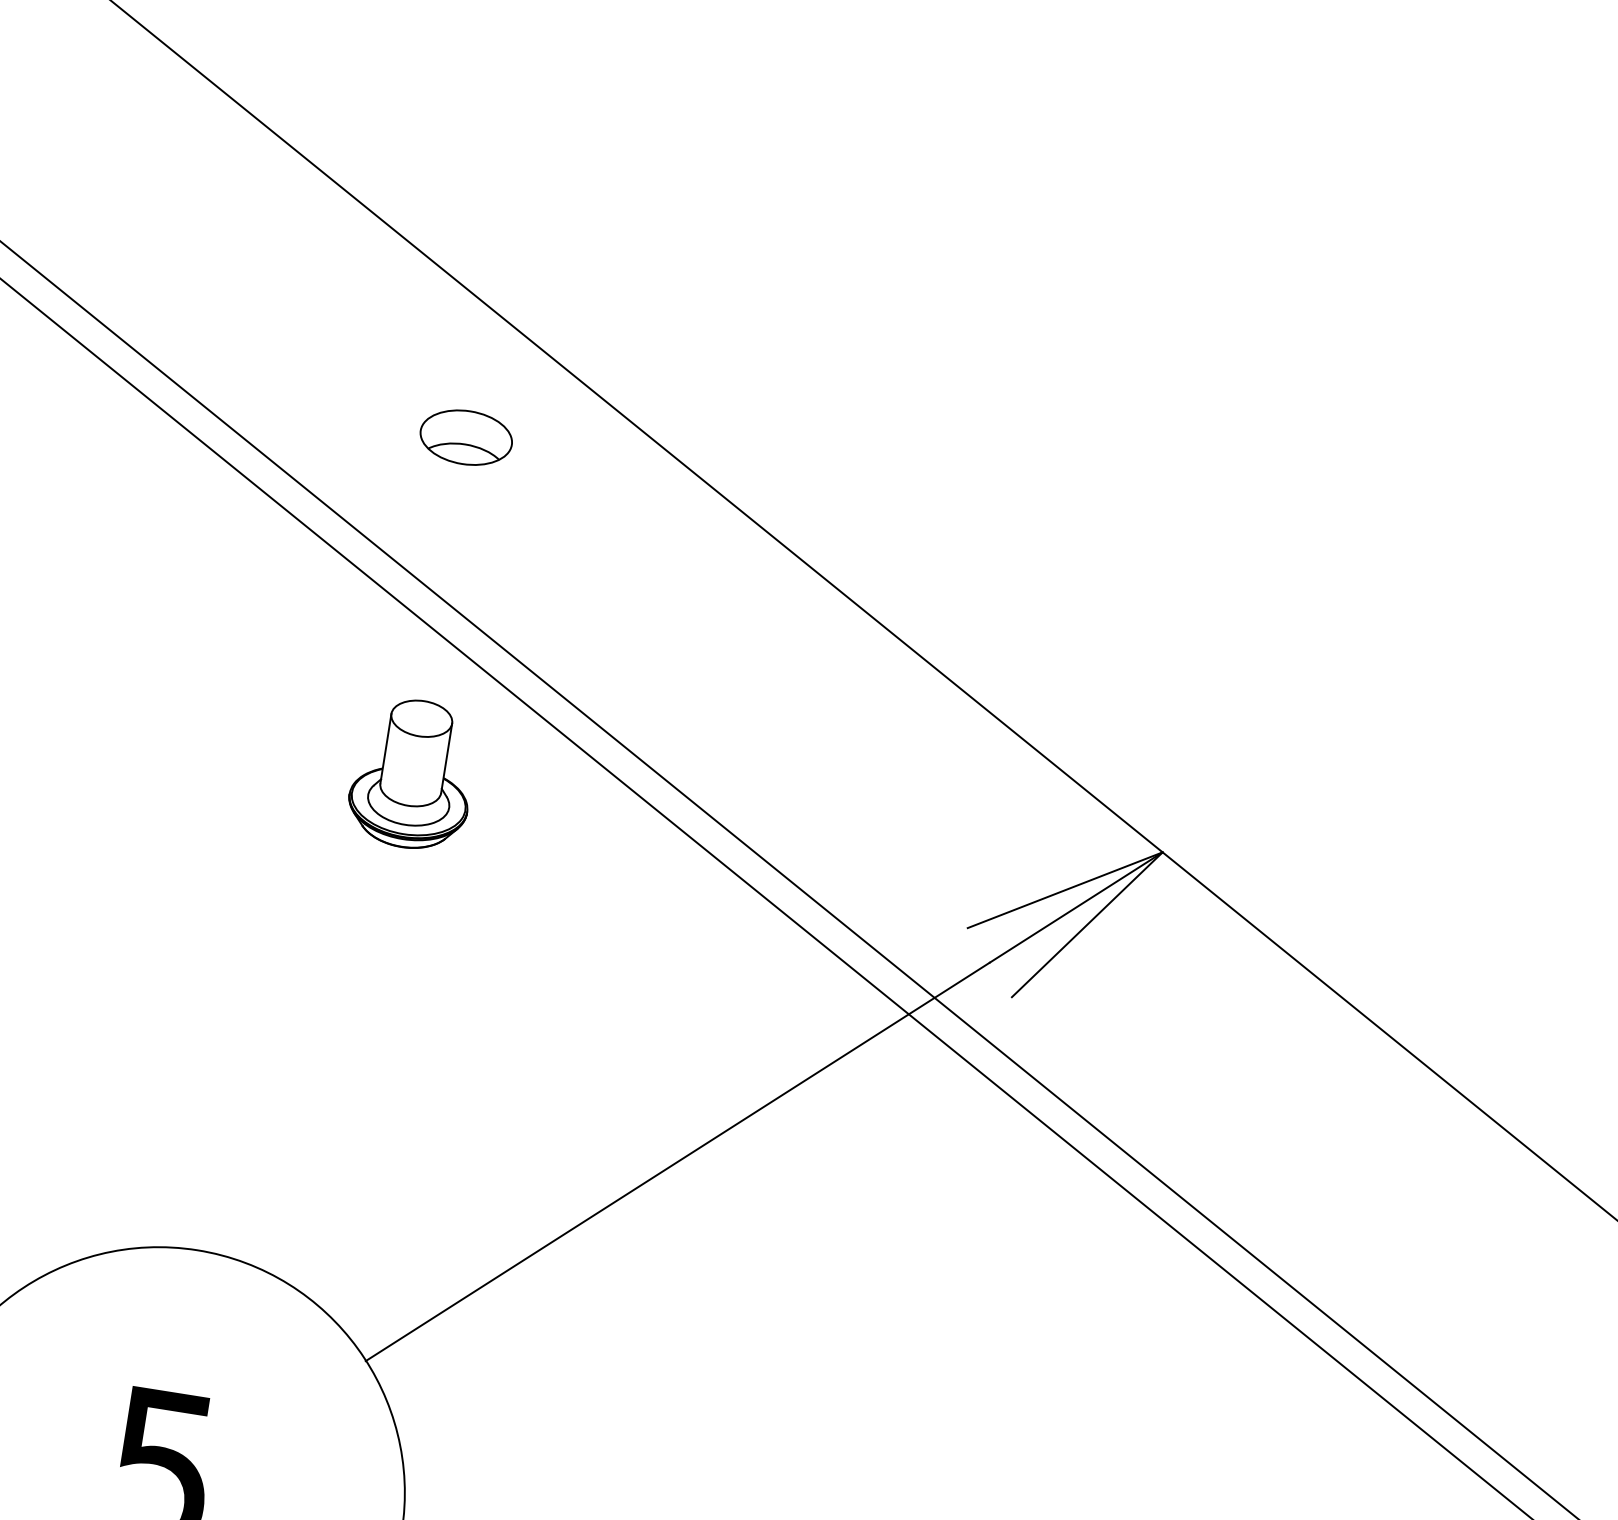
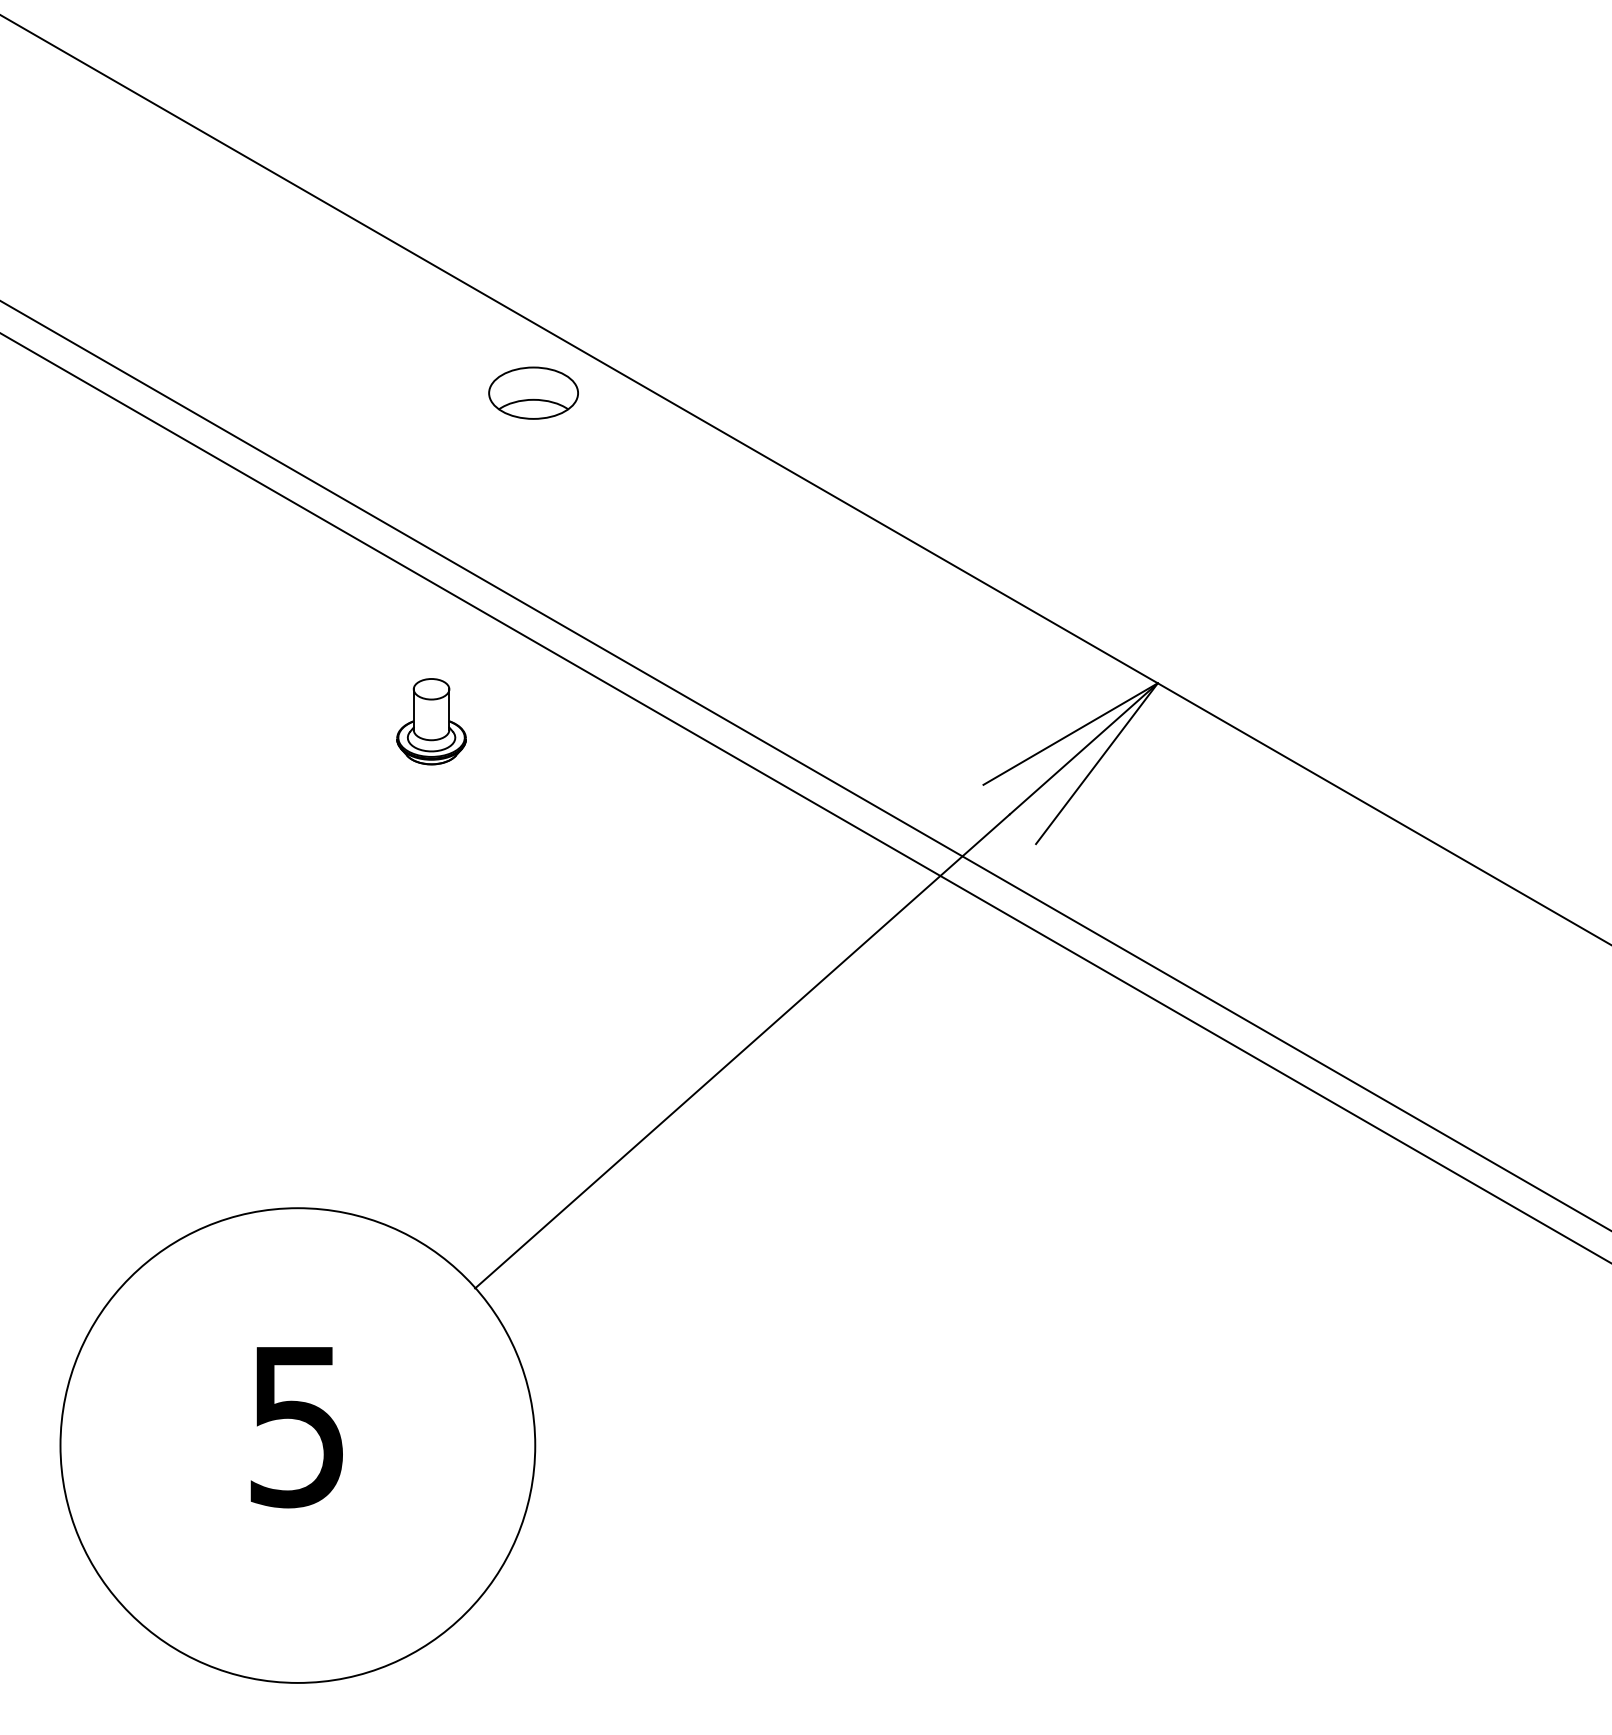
part: (466, 436) -> (533, 392), moved
part: (412, 773) -> (431, 721), size x0.6

